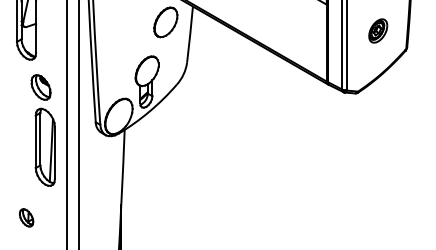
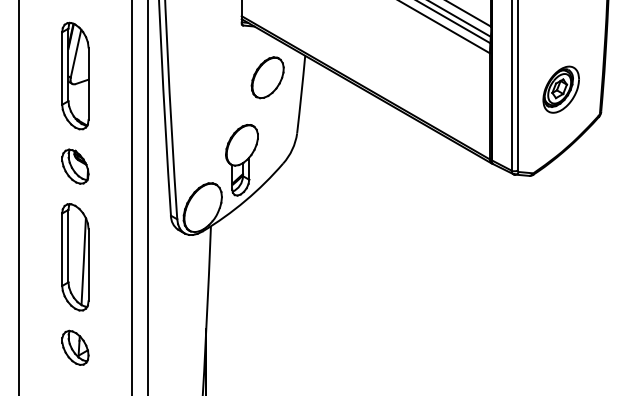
part: (377, 30) -> (560, 89), size x1.43
part: (41, 87) -> (75, 166), moved
part: (45, 147) -> (75, 257), moved
part: (26, 217) -> (75, 347), size x1.43

